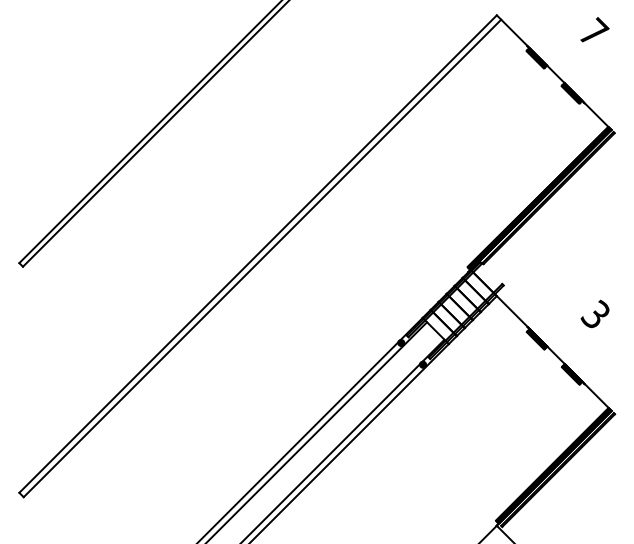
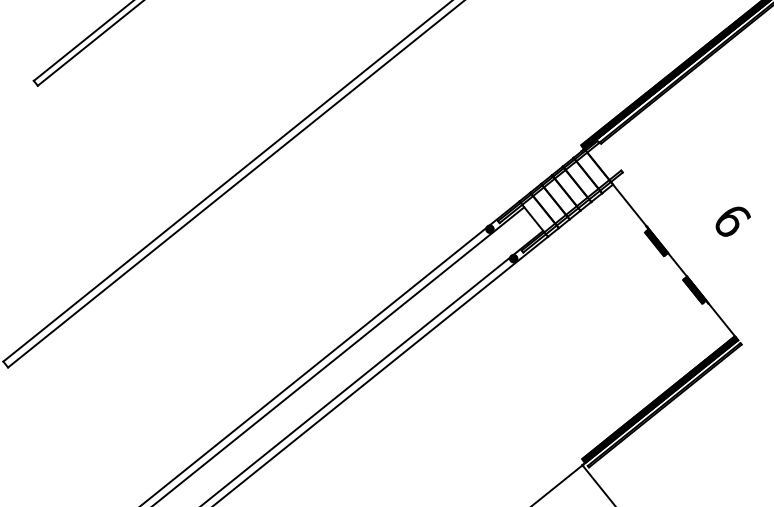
text: (595, 313) -> (731, 218), 3 -> 6

